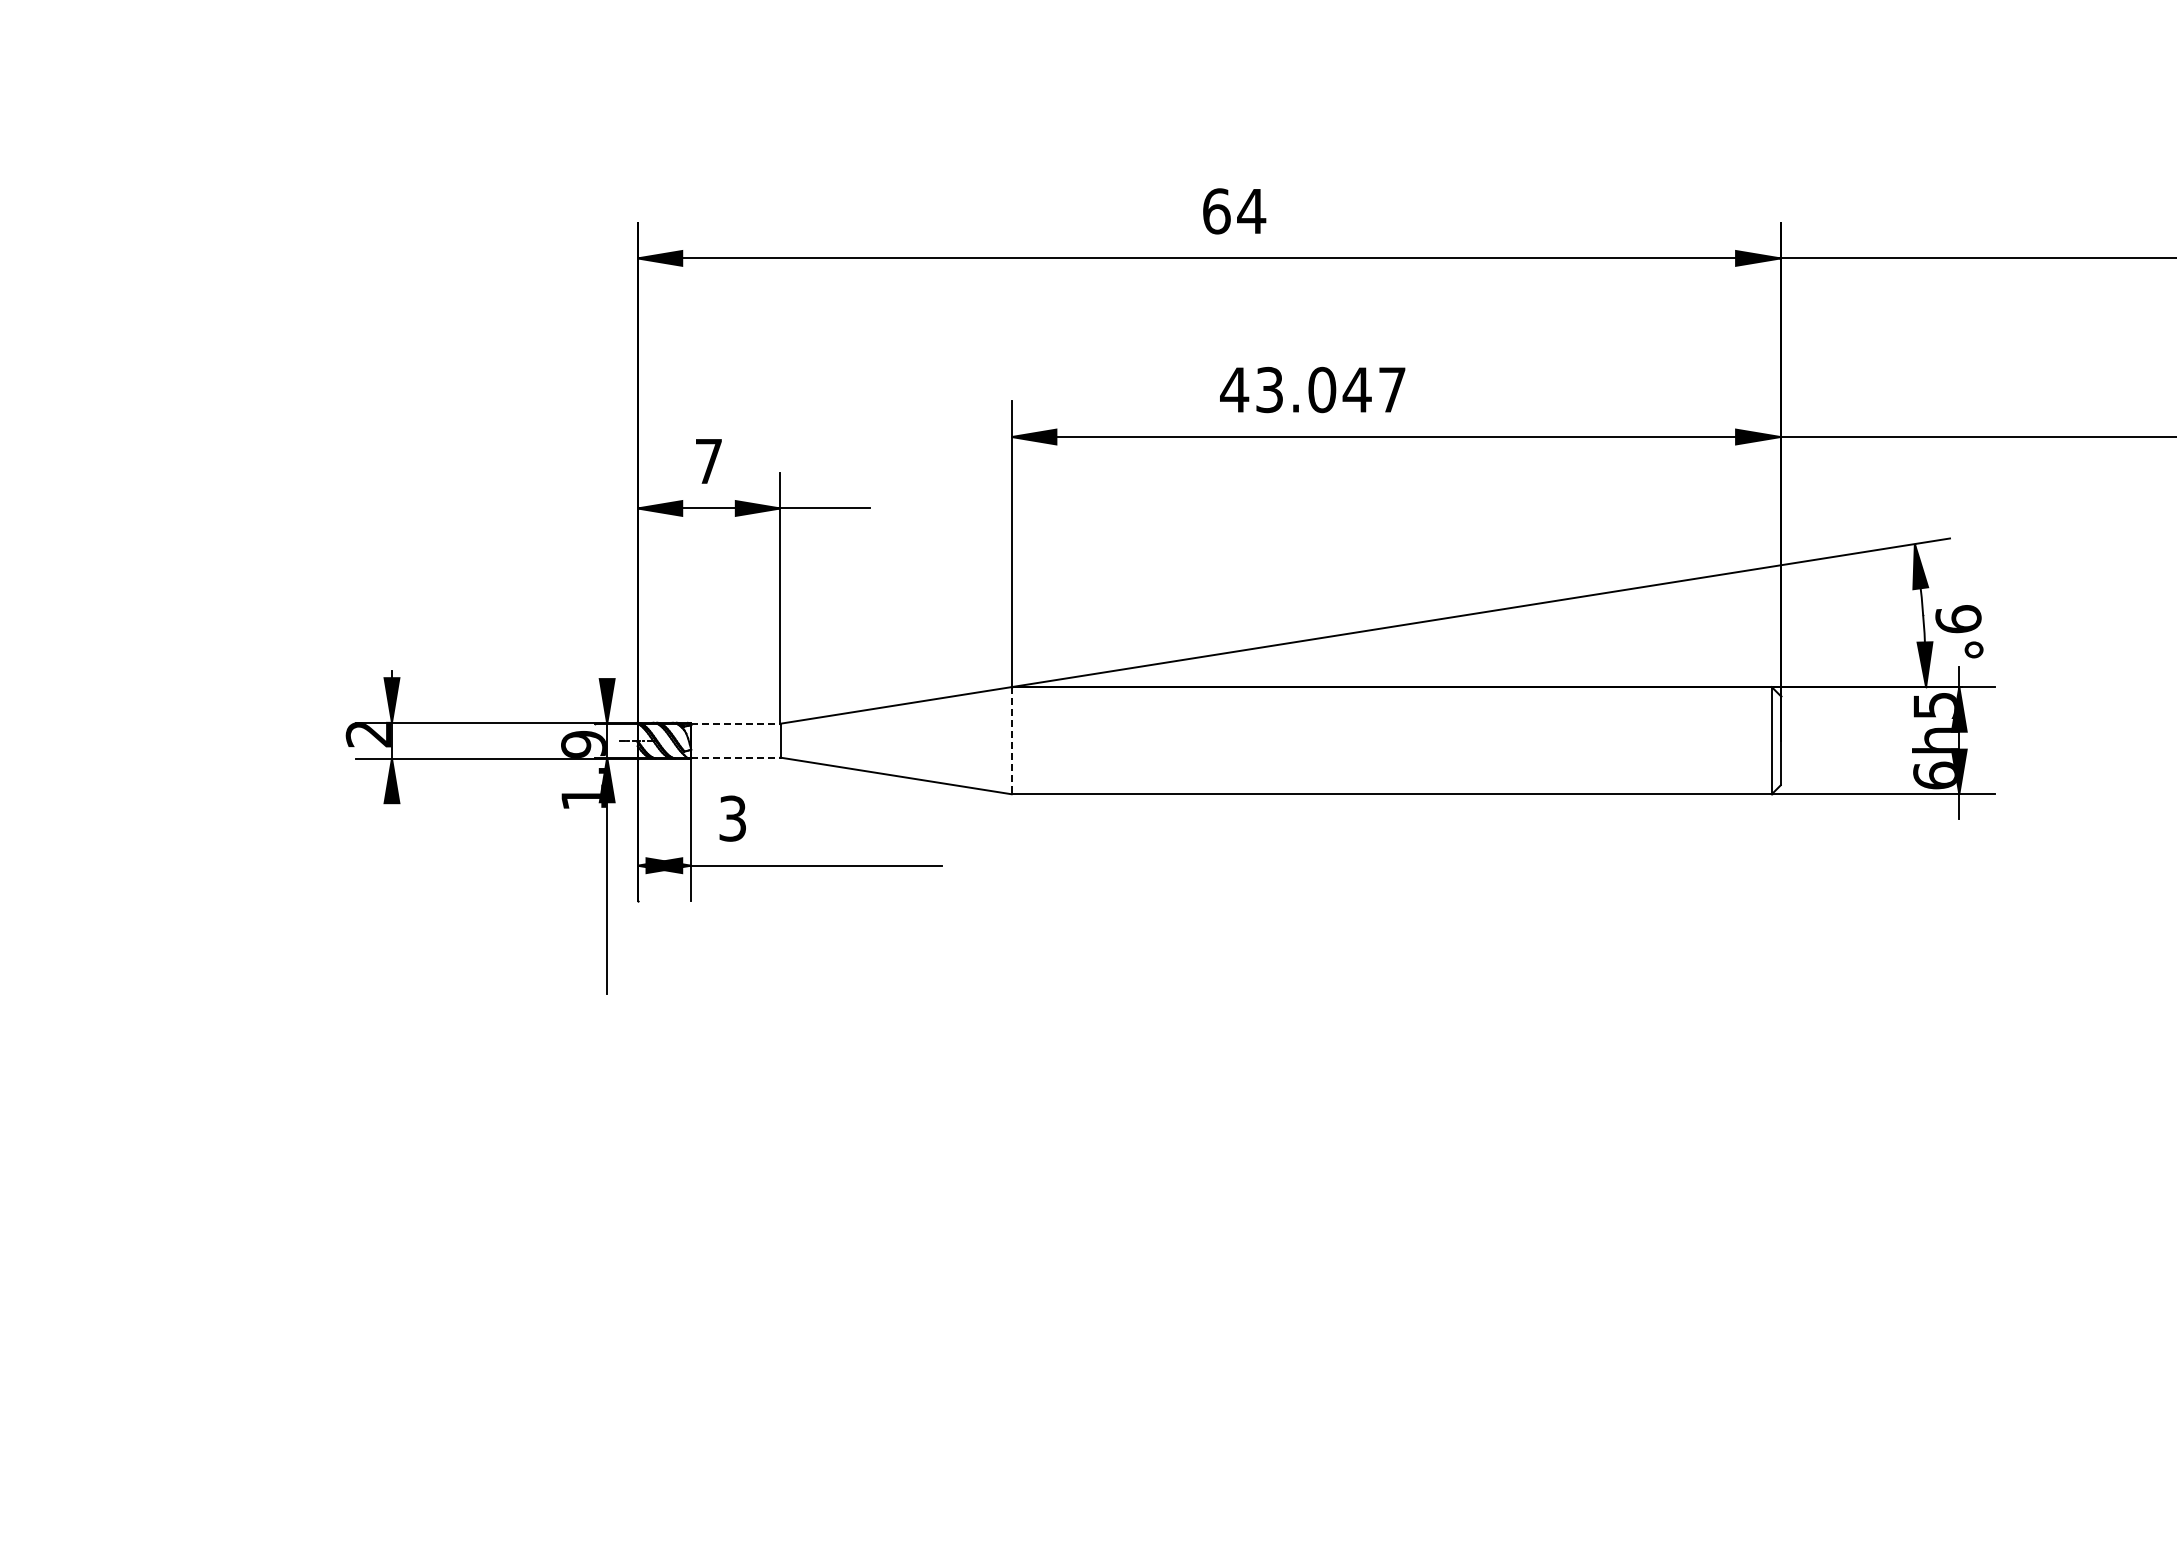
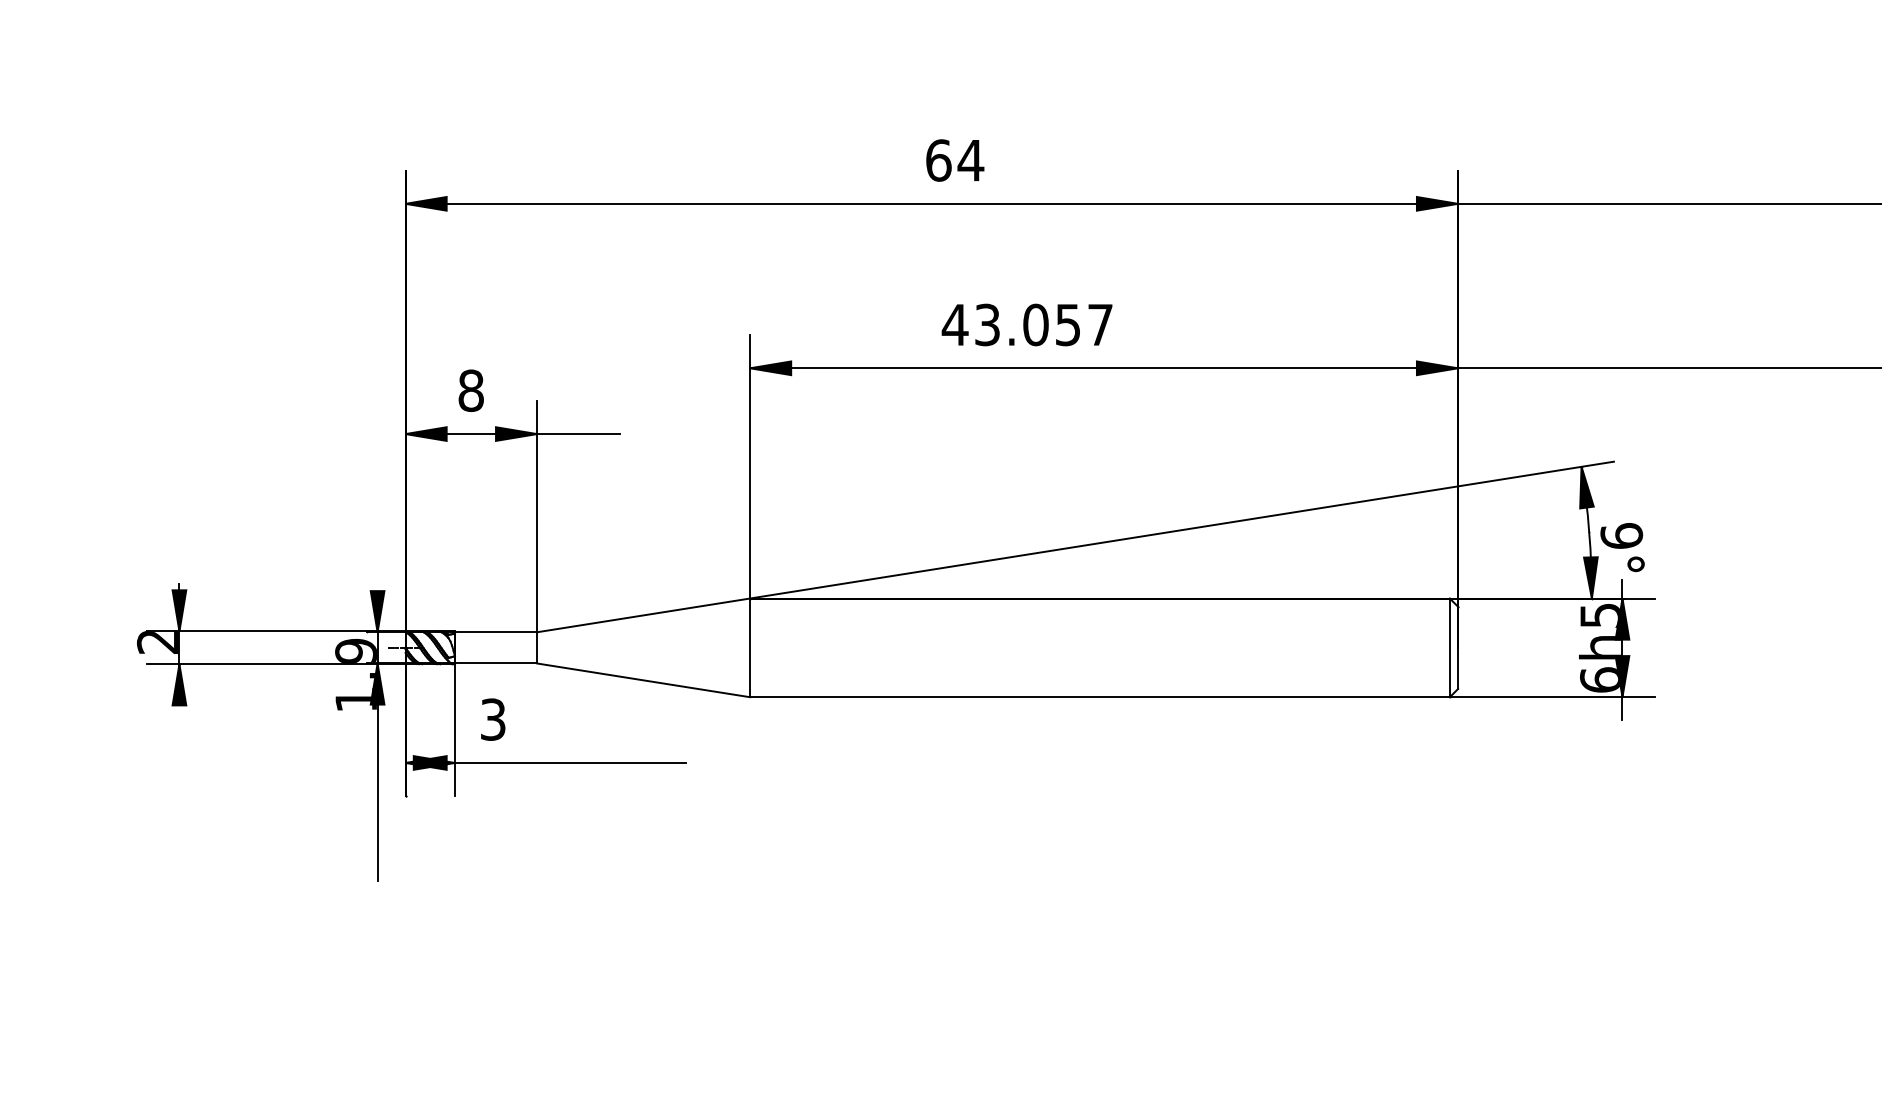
text: (1356, 390) -> (1067, 325), 43.047 -> 43.057
text: (708, 461) -> (470, 390), 7 -> 8
line: (735, 723) -> (495, 632), dashed -> solid
line: (1011, 740) -> (749, 647), dashed -> solid
line: (735, 757) -> (495, 663), dashed -> solid

